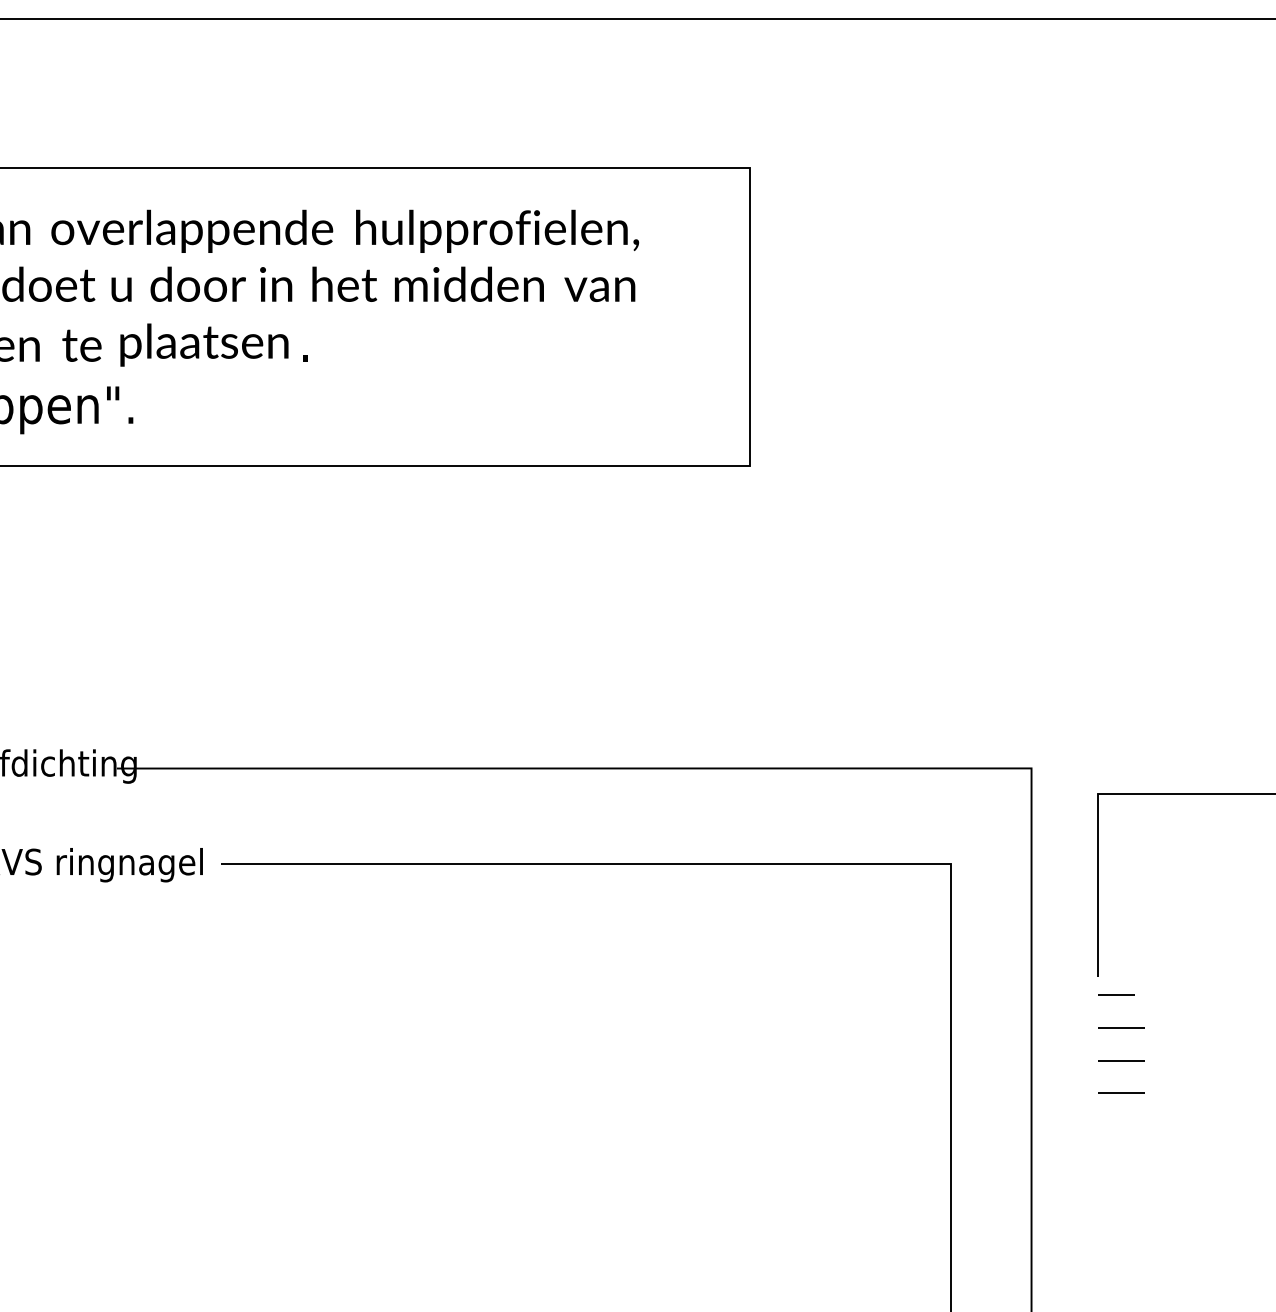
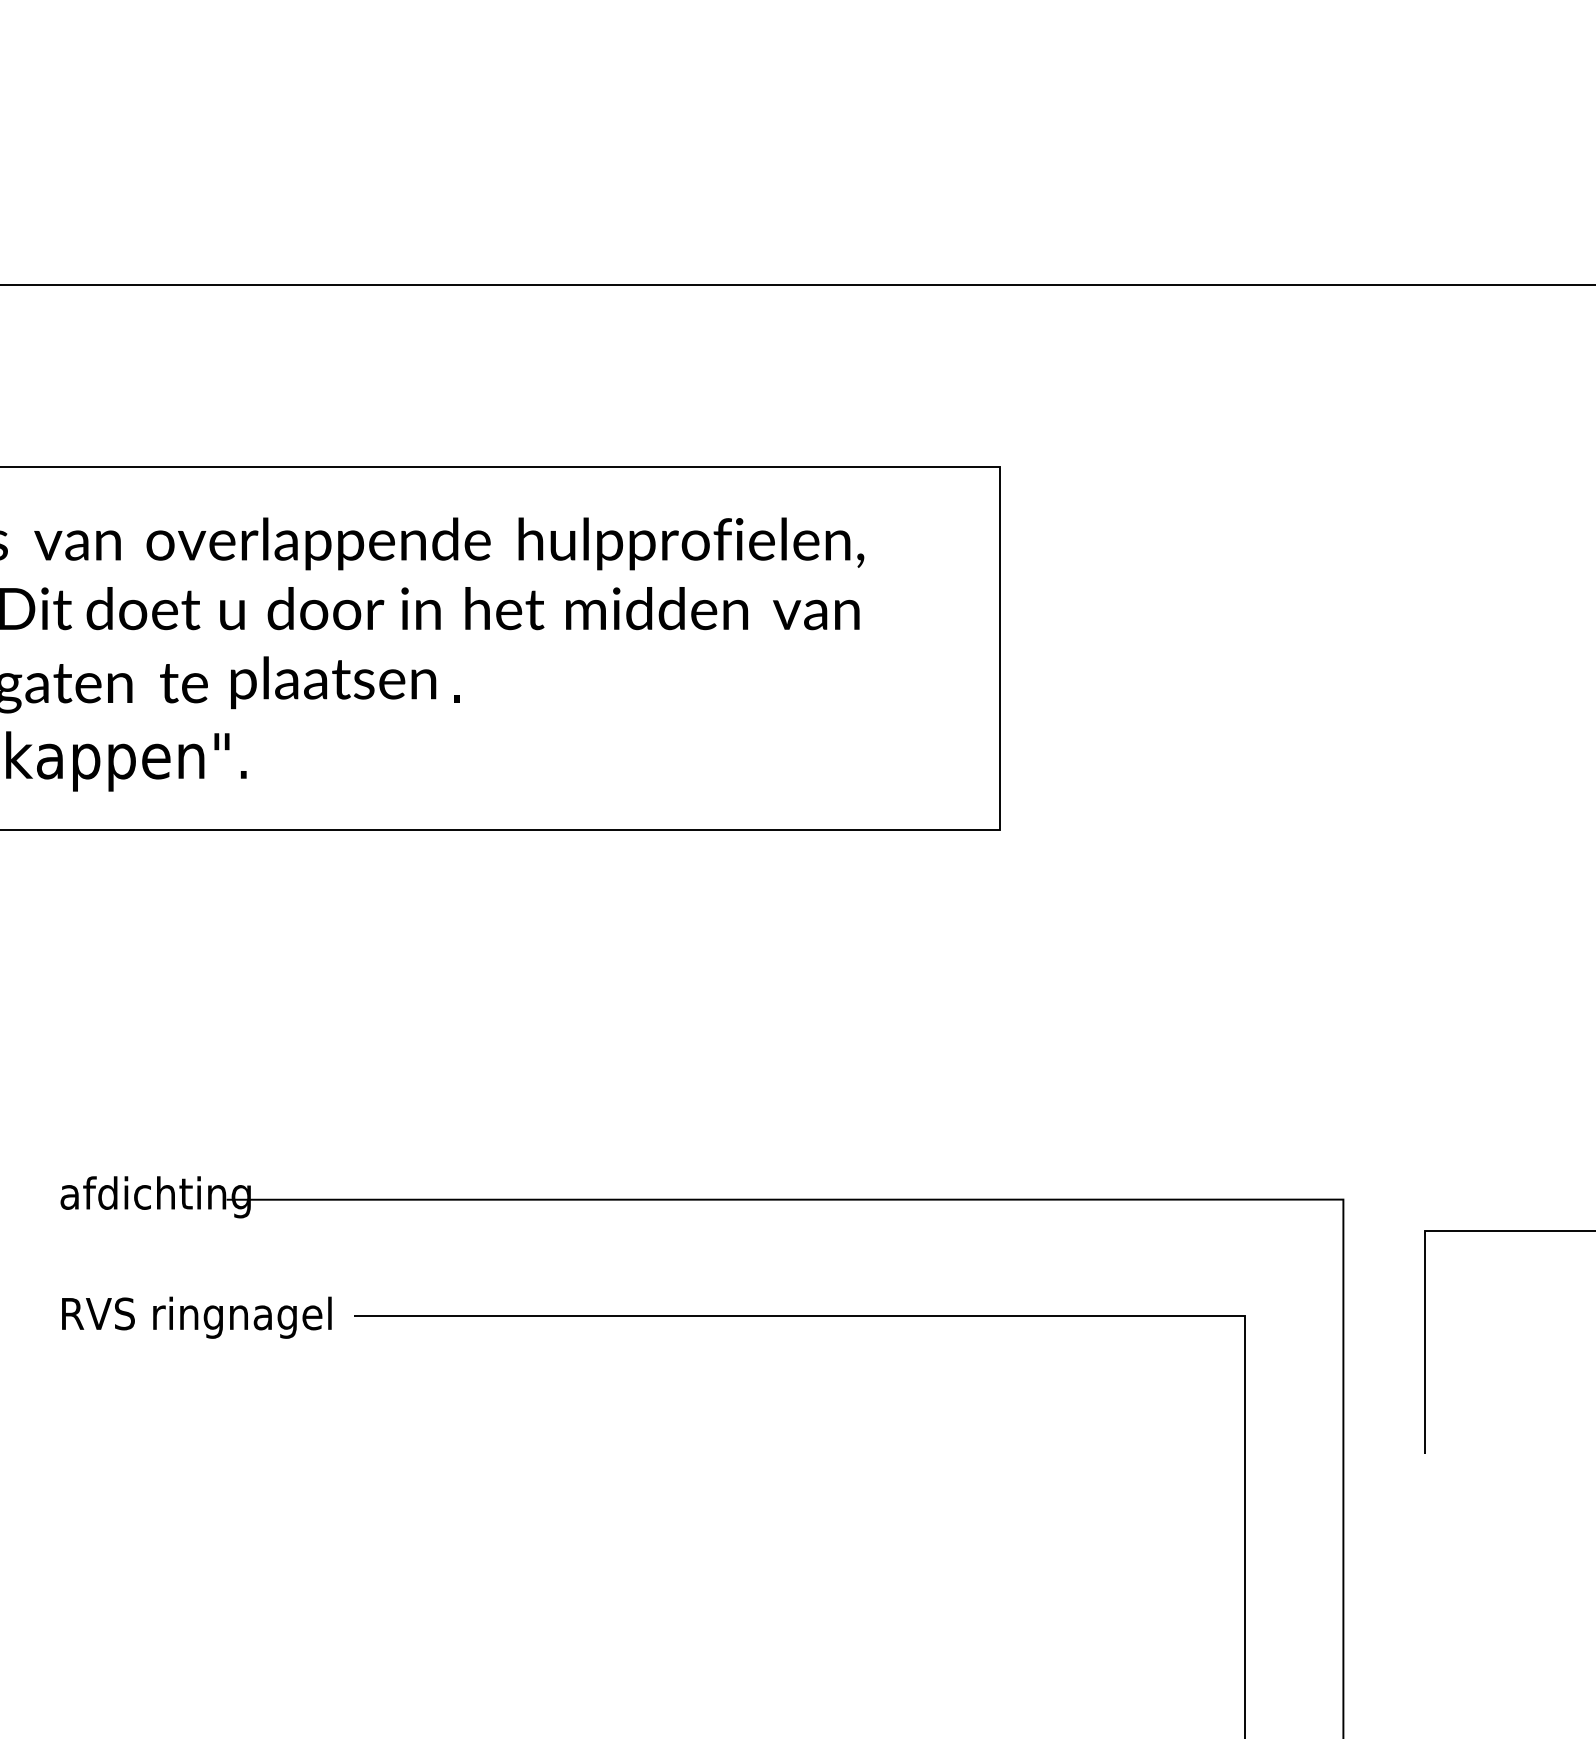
hatch: (1120, 1044) -> (1452, 1536), removed

